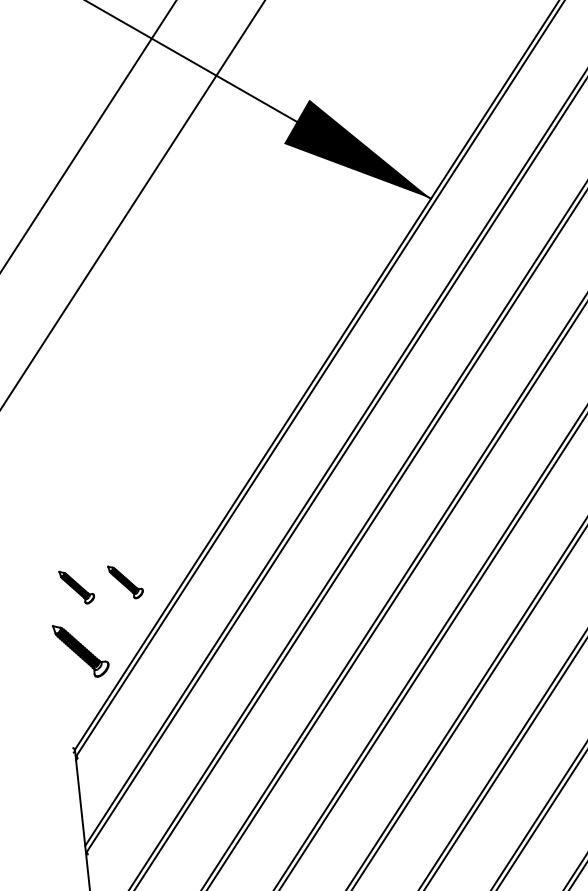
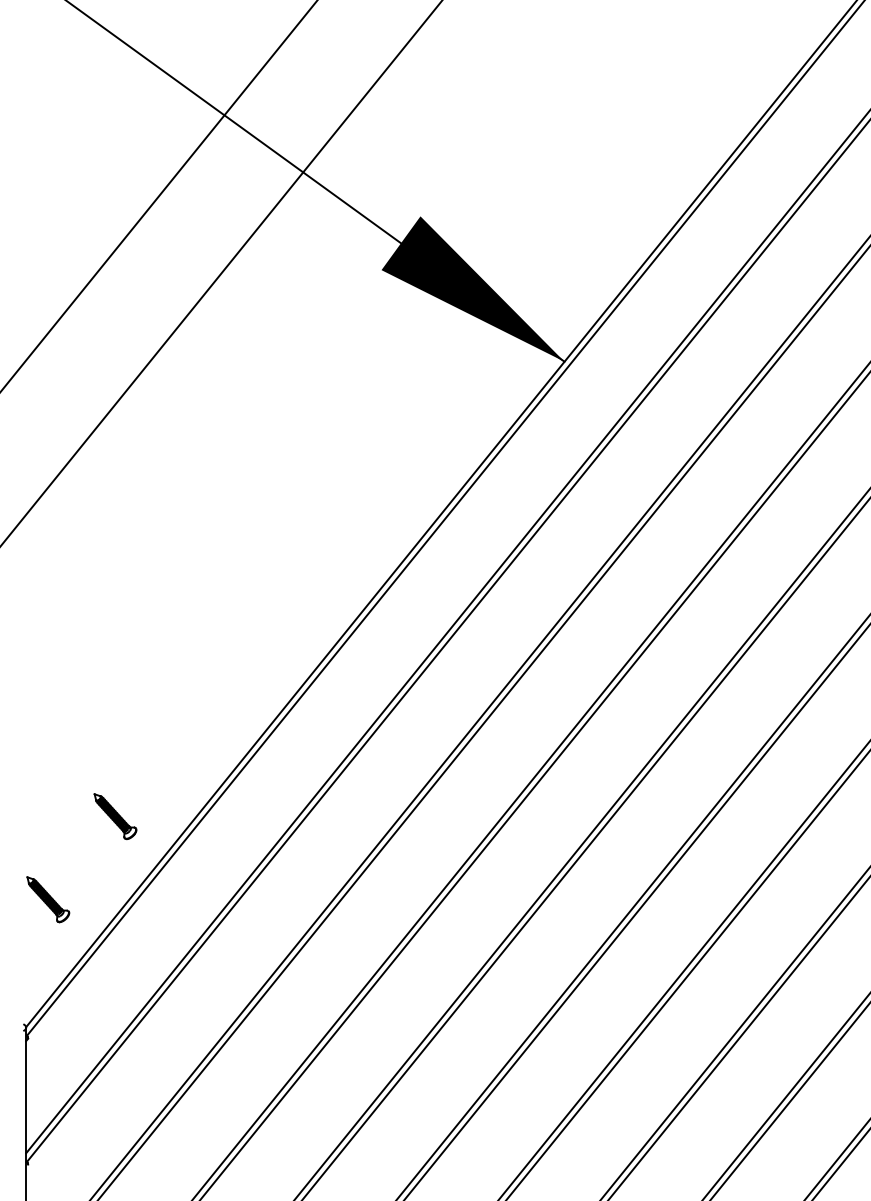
part: (77, 587) -> (51, 816), removed
part: (81, 650) -> (48, 899), size x0.62

